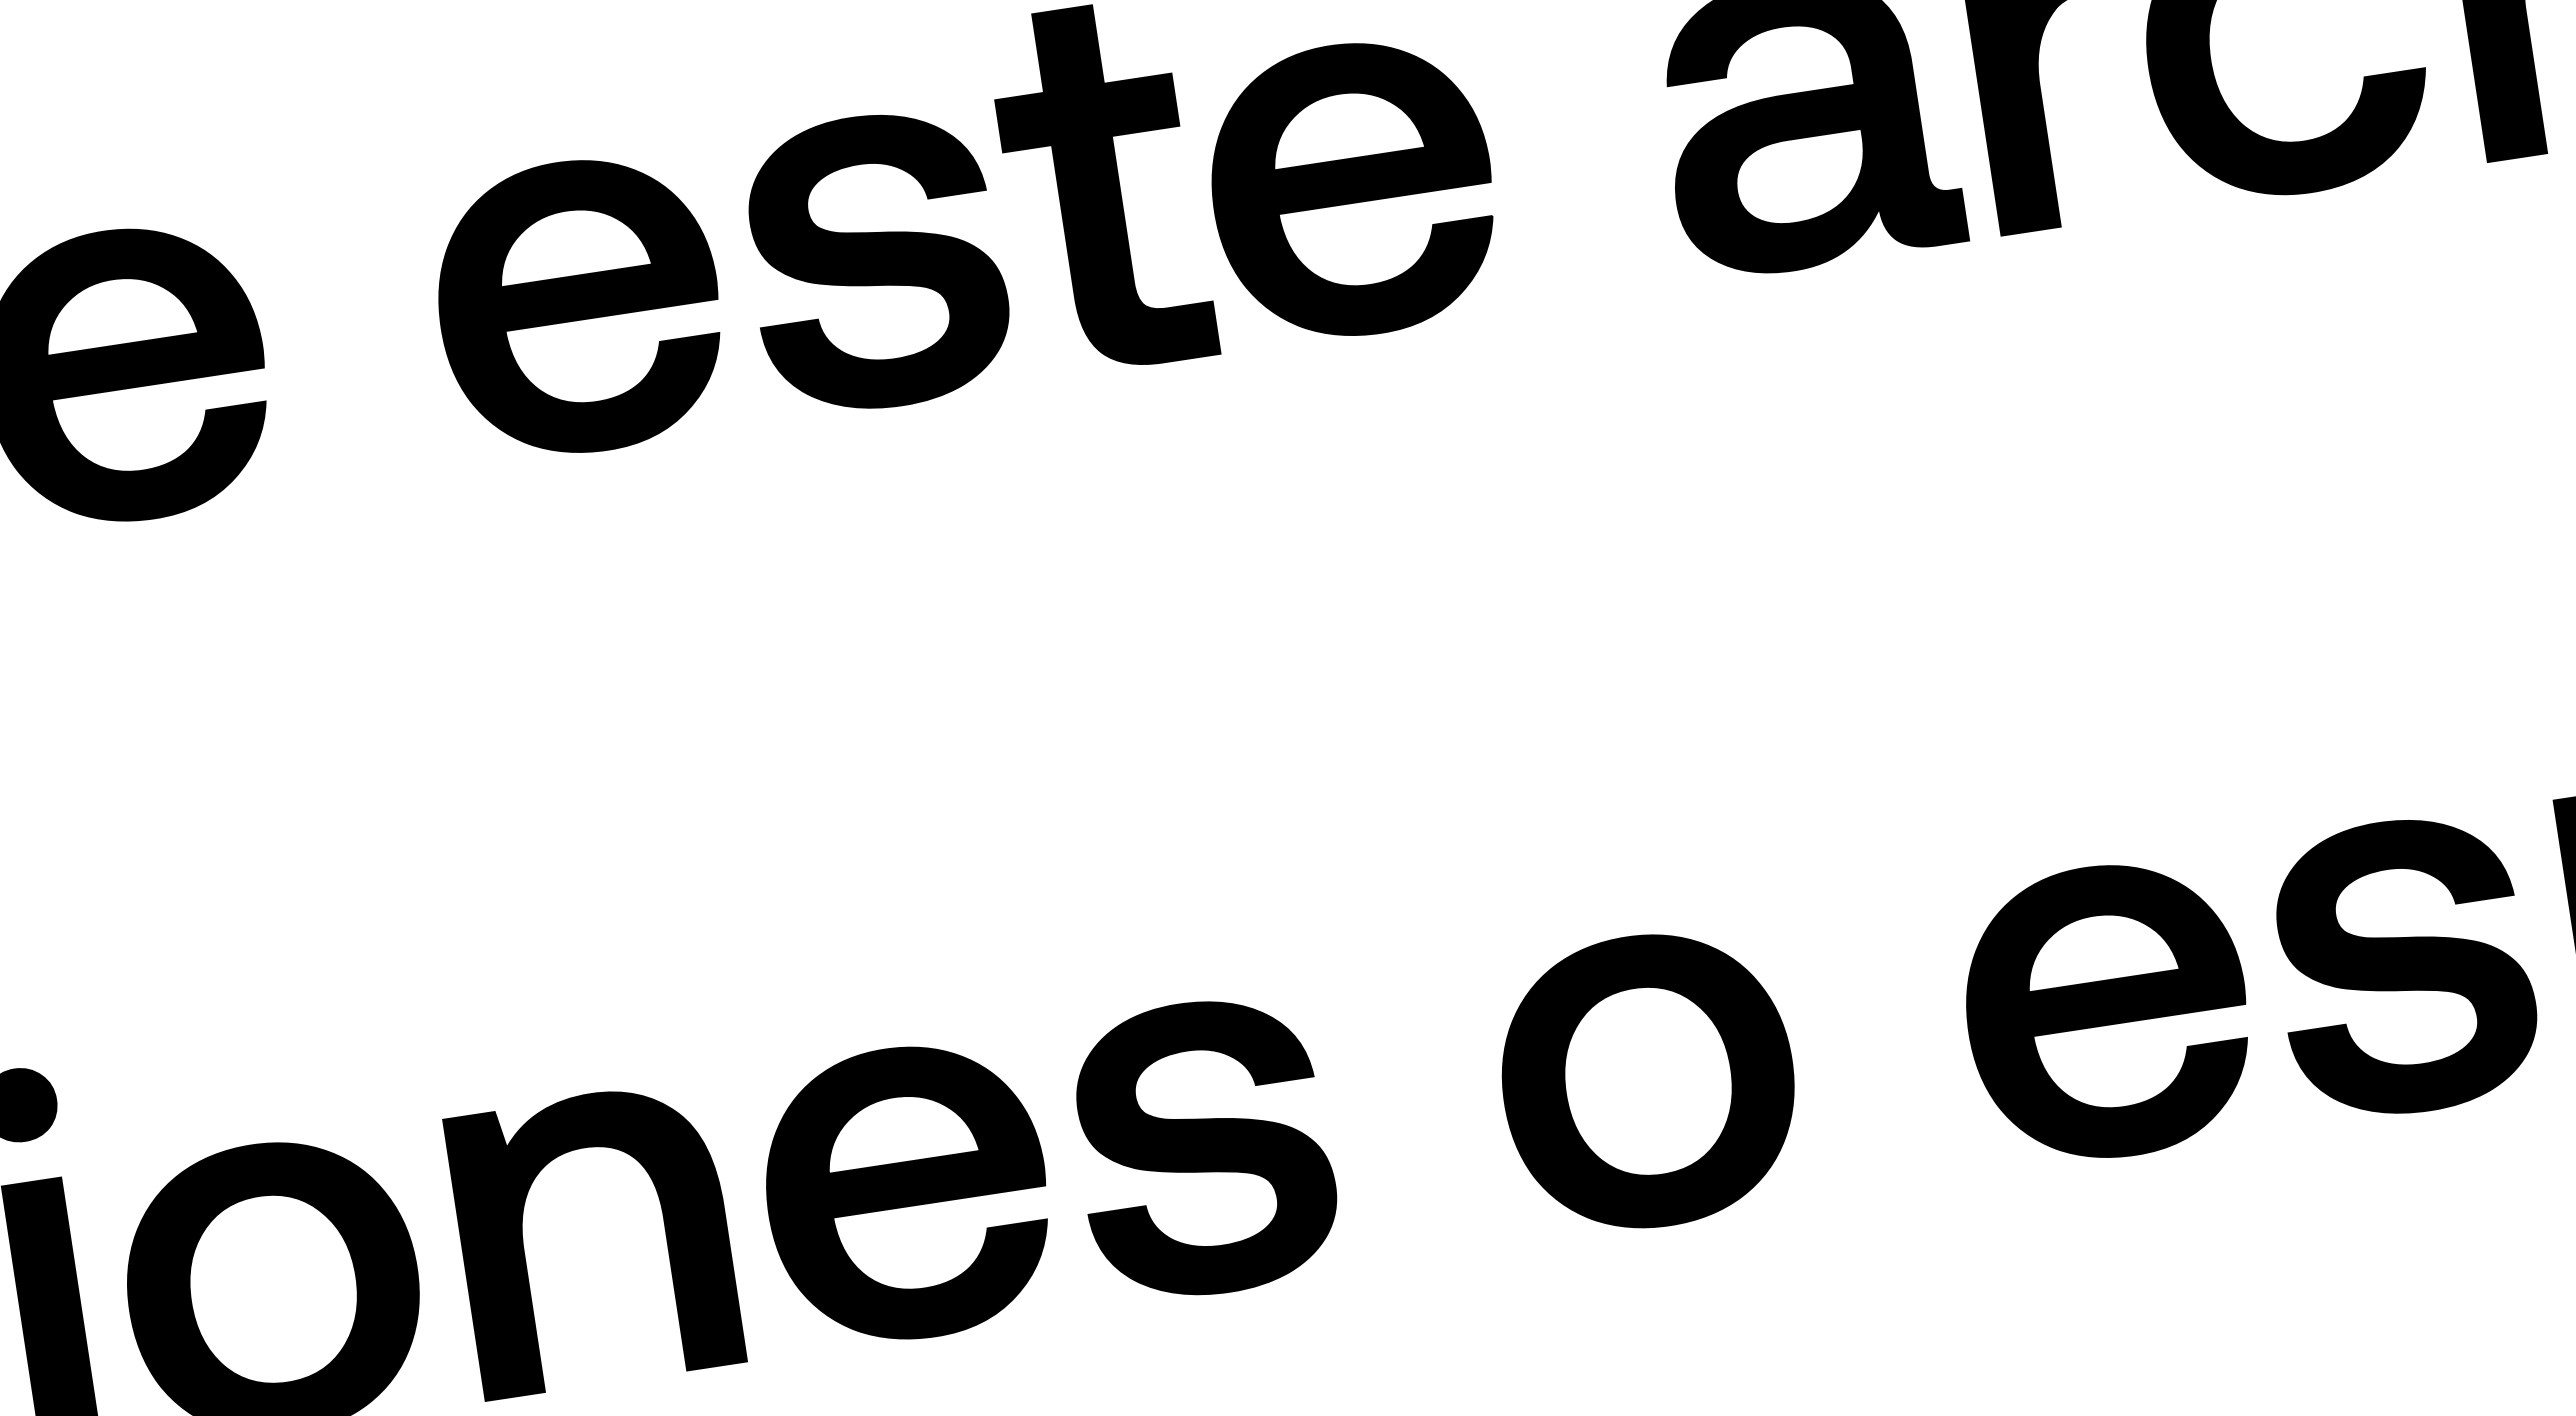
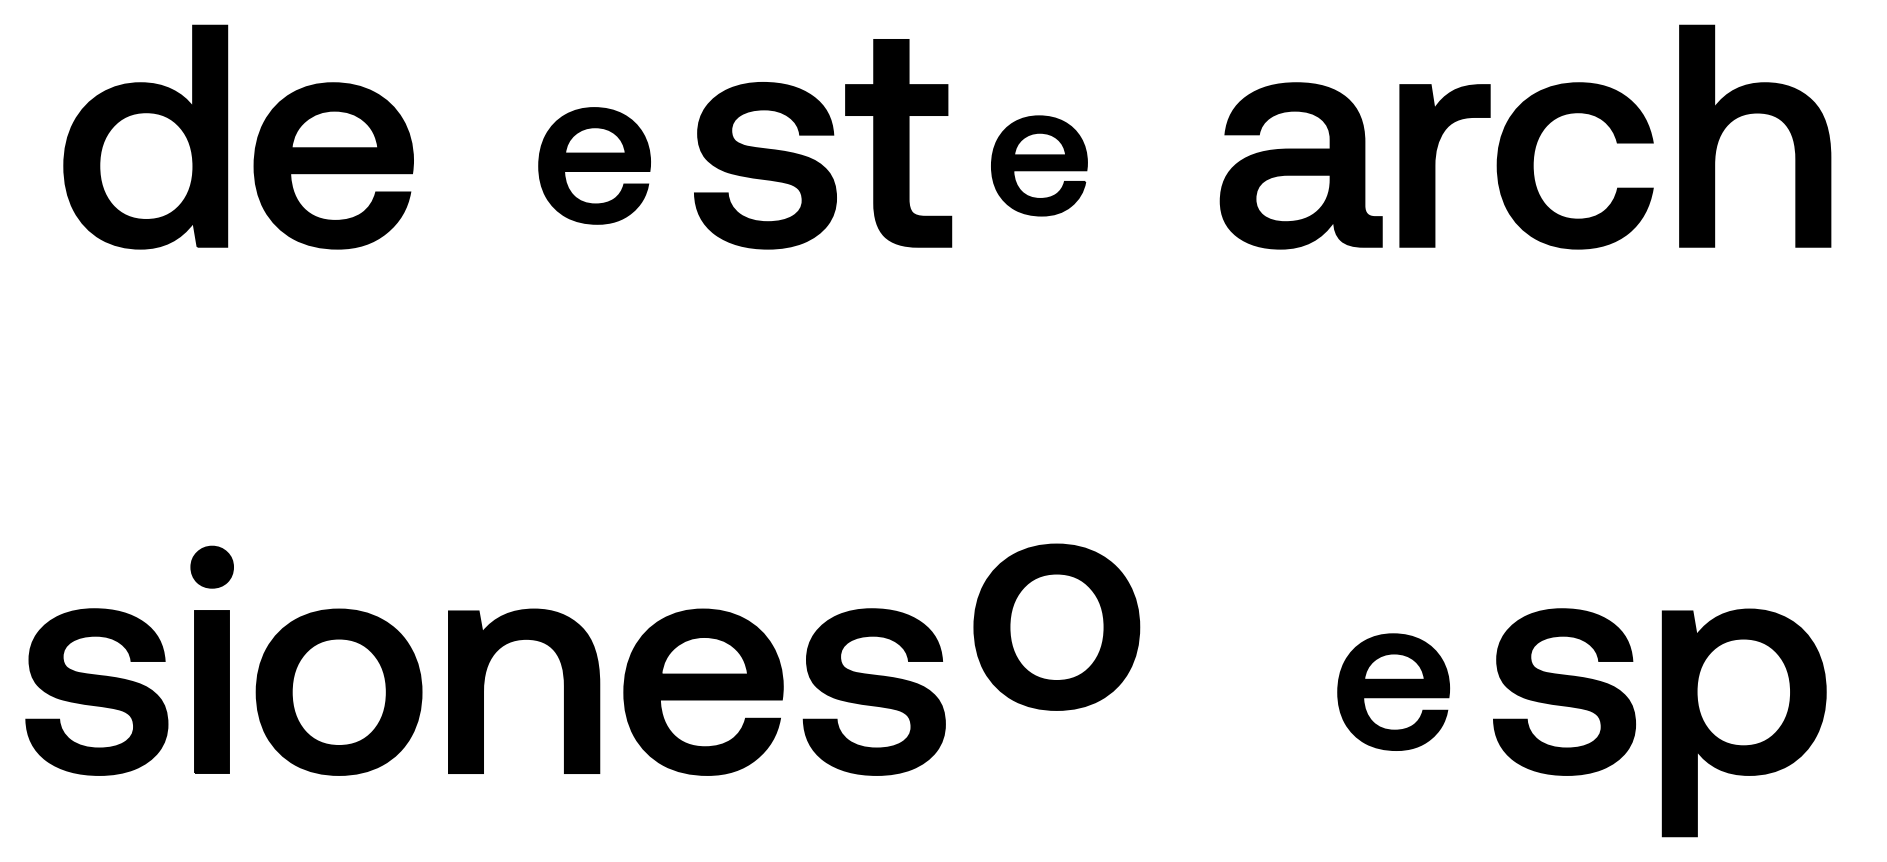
part: (1352, 189) -> (1039, 165), size x0.6
part: (578, 306) -> (594, 165), size x0.7
part: (2106, 1010) -> (1393, 691), size x0.7
part: (1647, 1080) -> (1056, 626), moved

